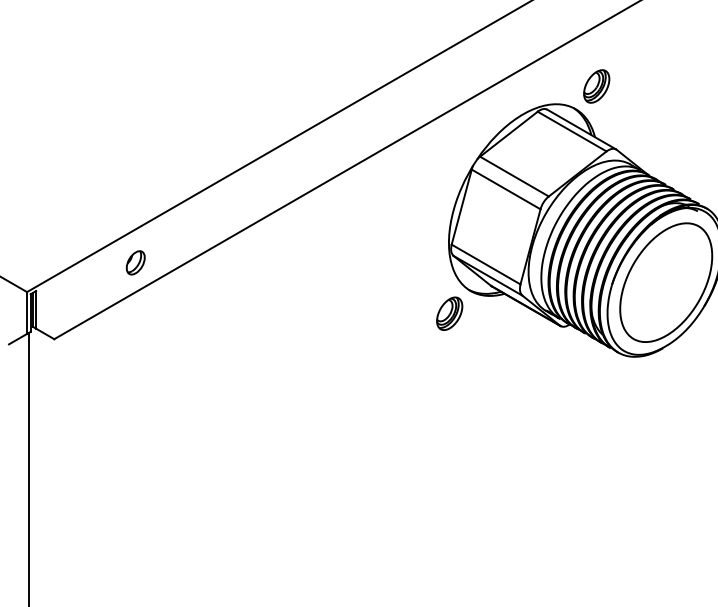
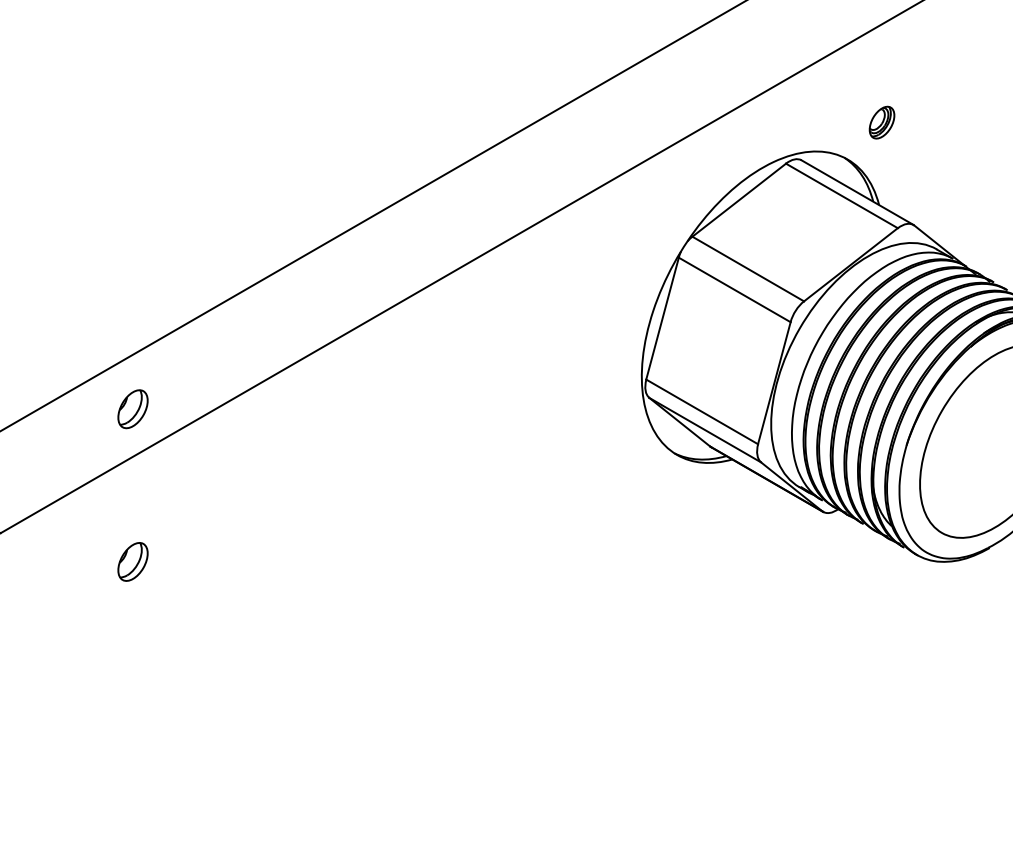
part: (596, 86) -> (881, 122), size x0.6
part: (449, 313) -> (642, 491), removed
part: (135, 356) -> (132, 561), added

